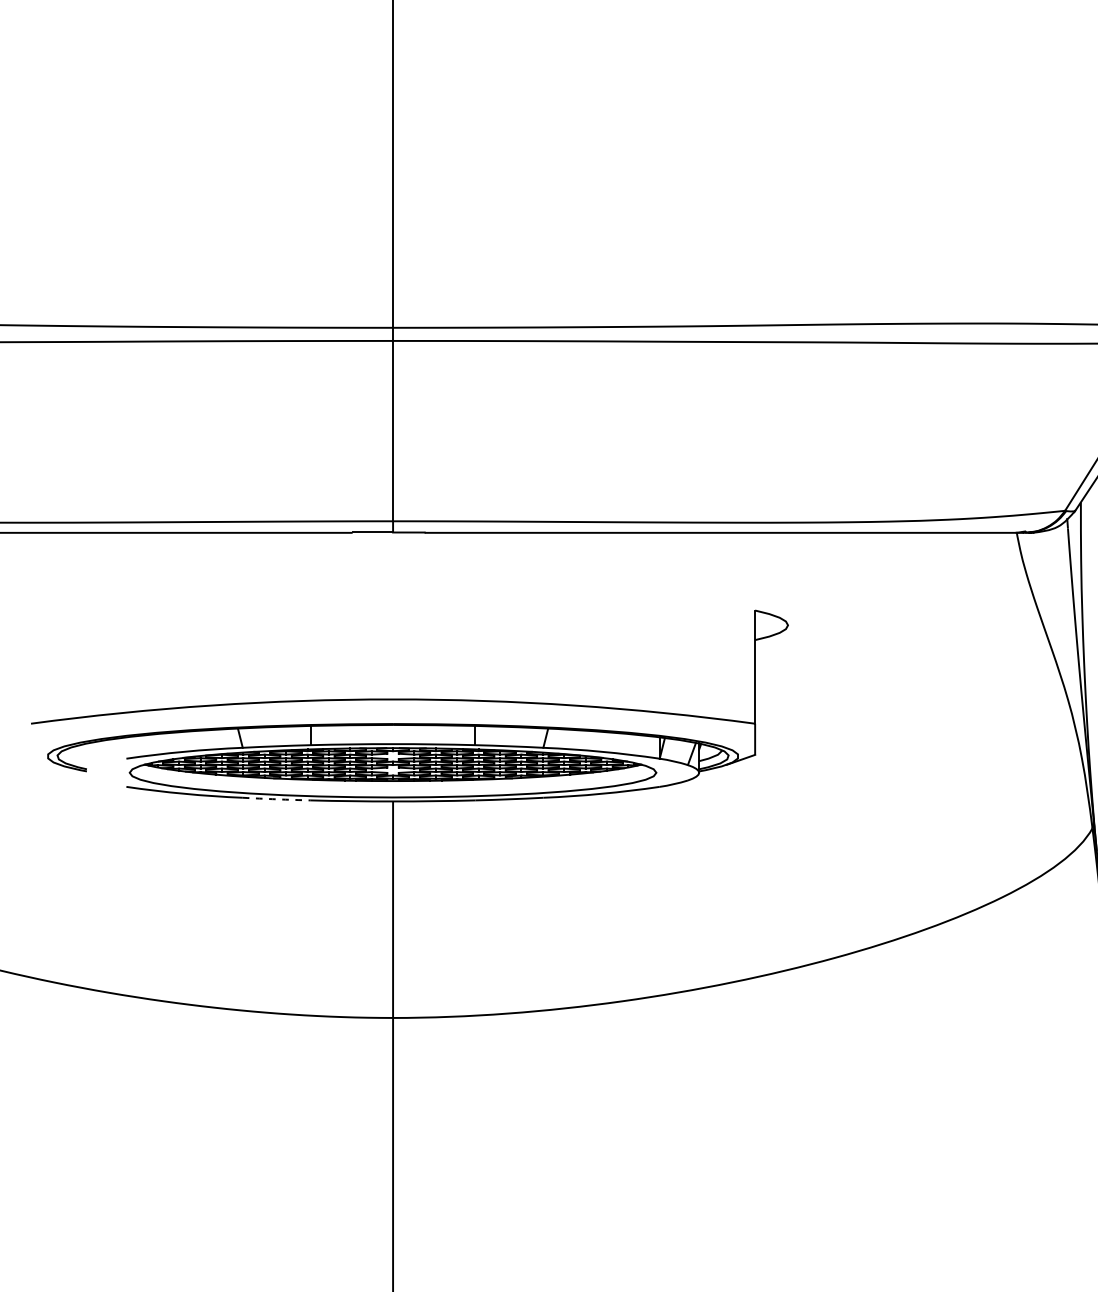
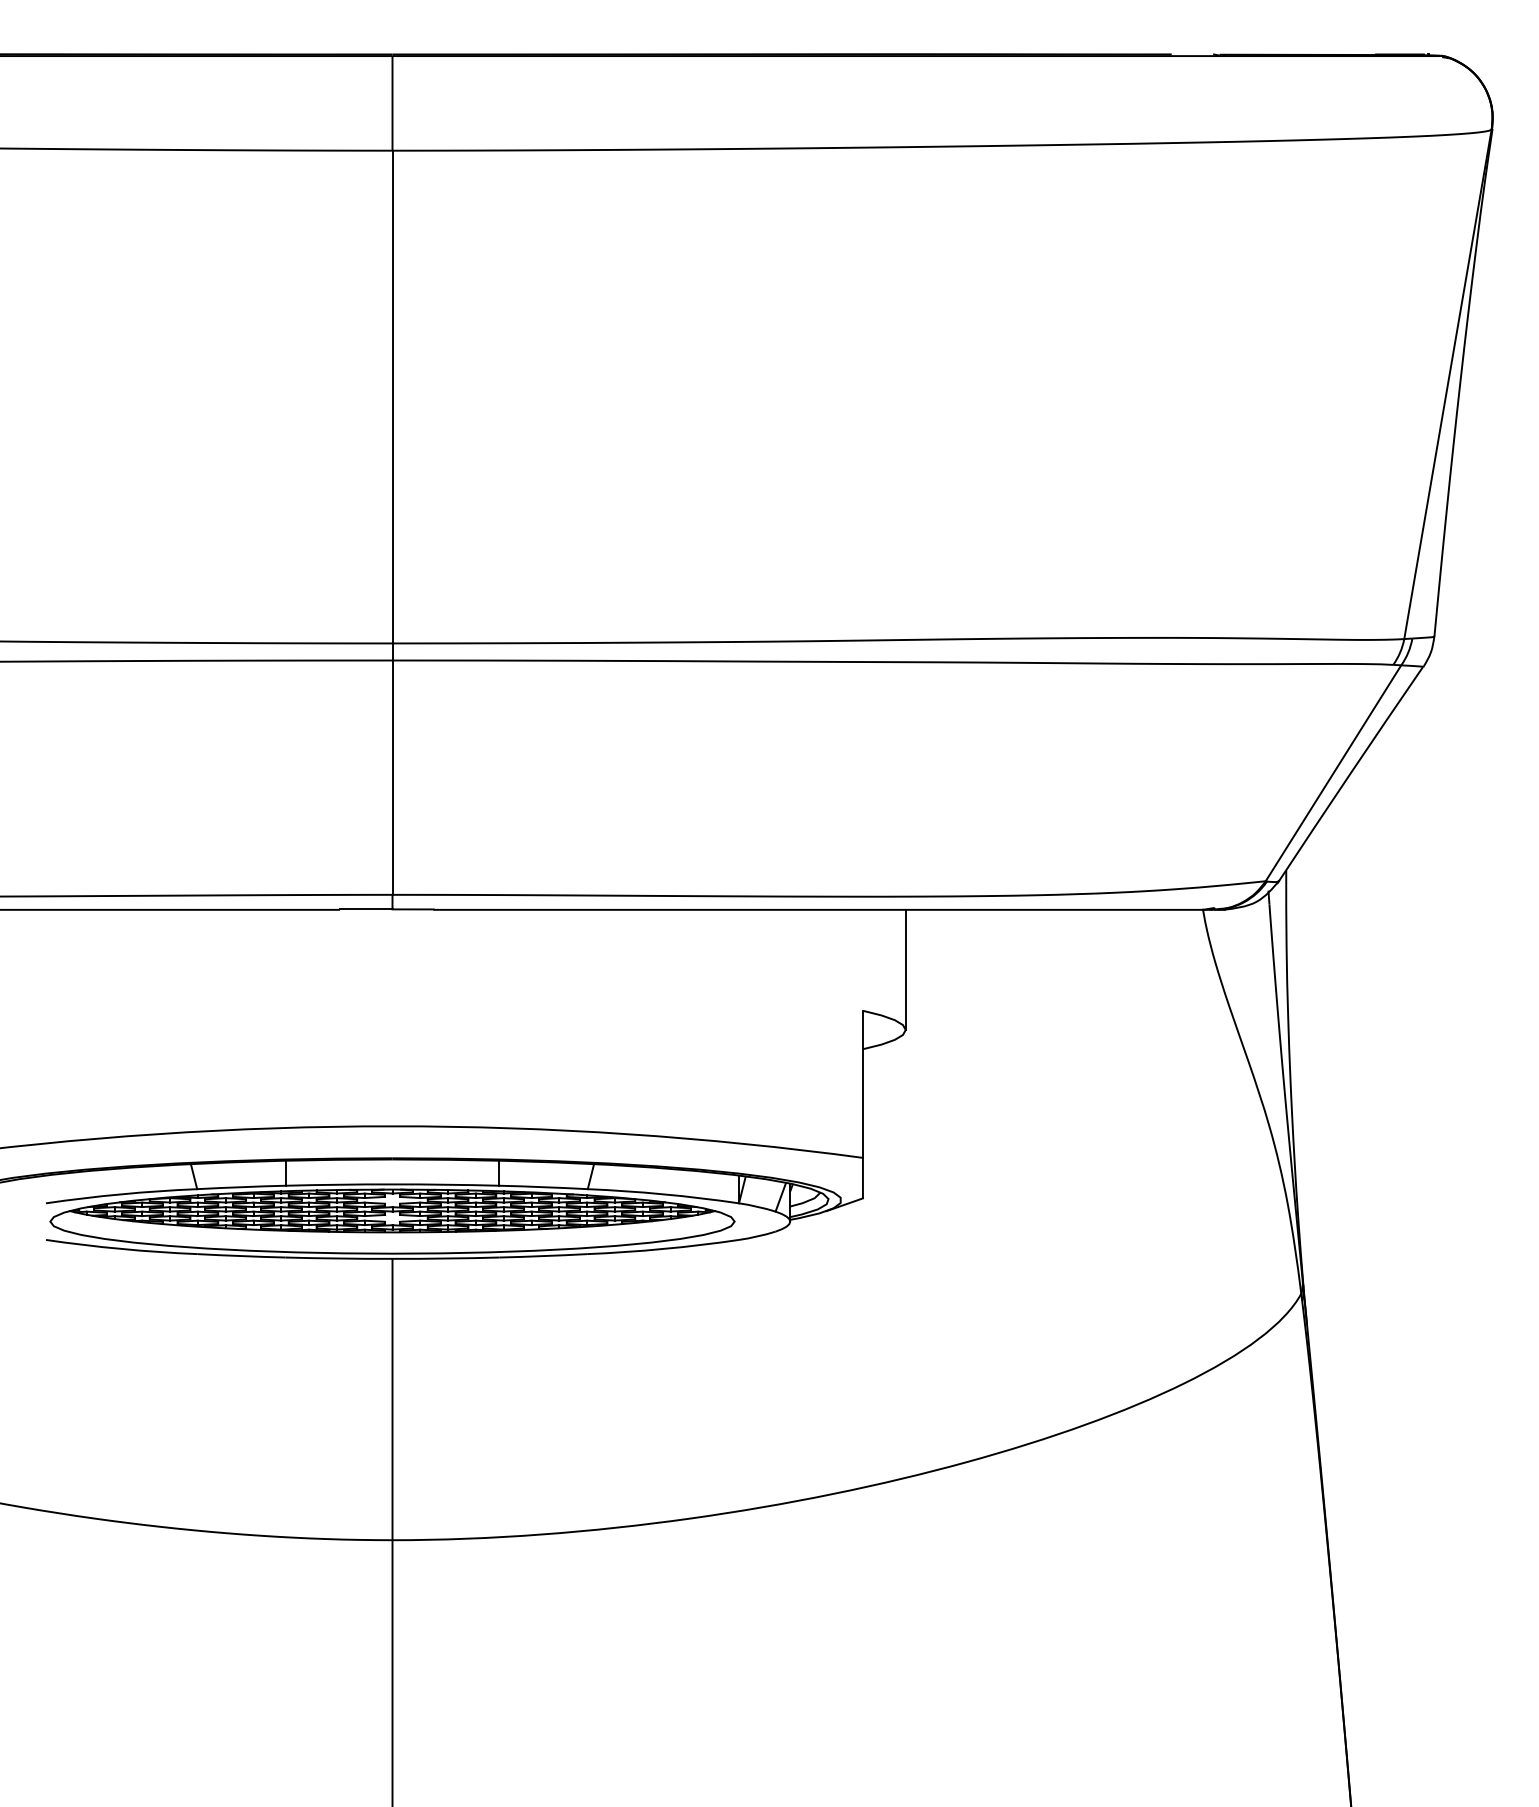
line: (787, 578) -> (905, 969), added
arc: (276, 799) -> (241, 1256), dashed -> solid

